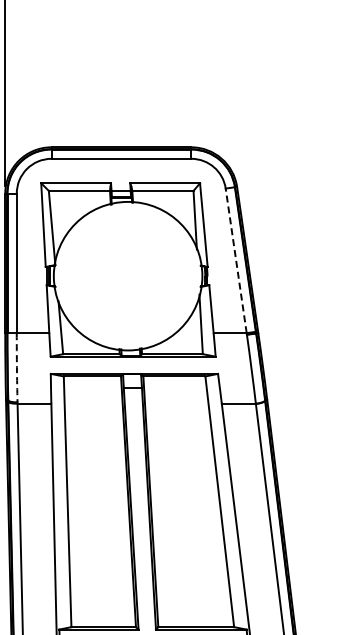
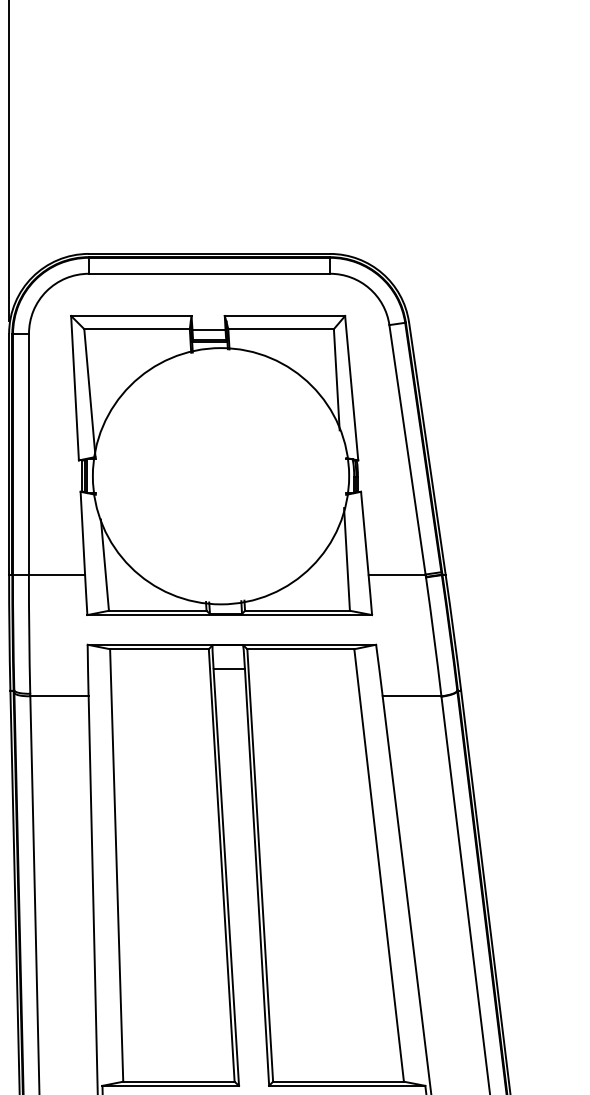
line: (236, 260) -> (407, 449), dashed -> solid
arc: (16, 367) -> (28, 633), dashed -> solid

